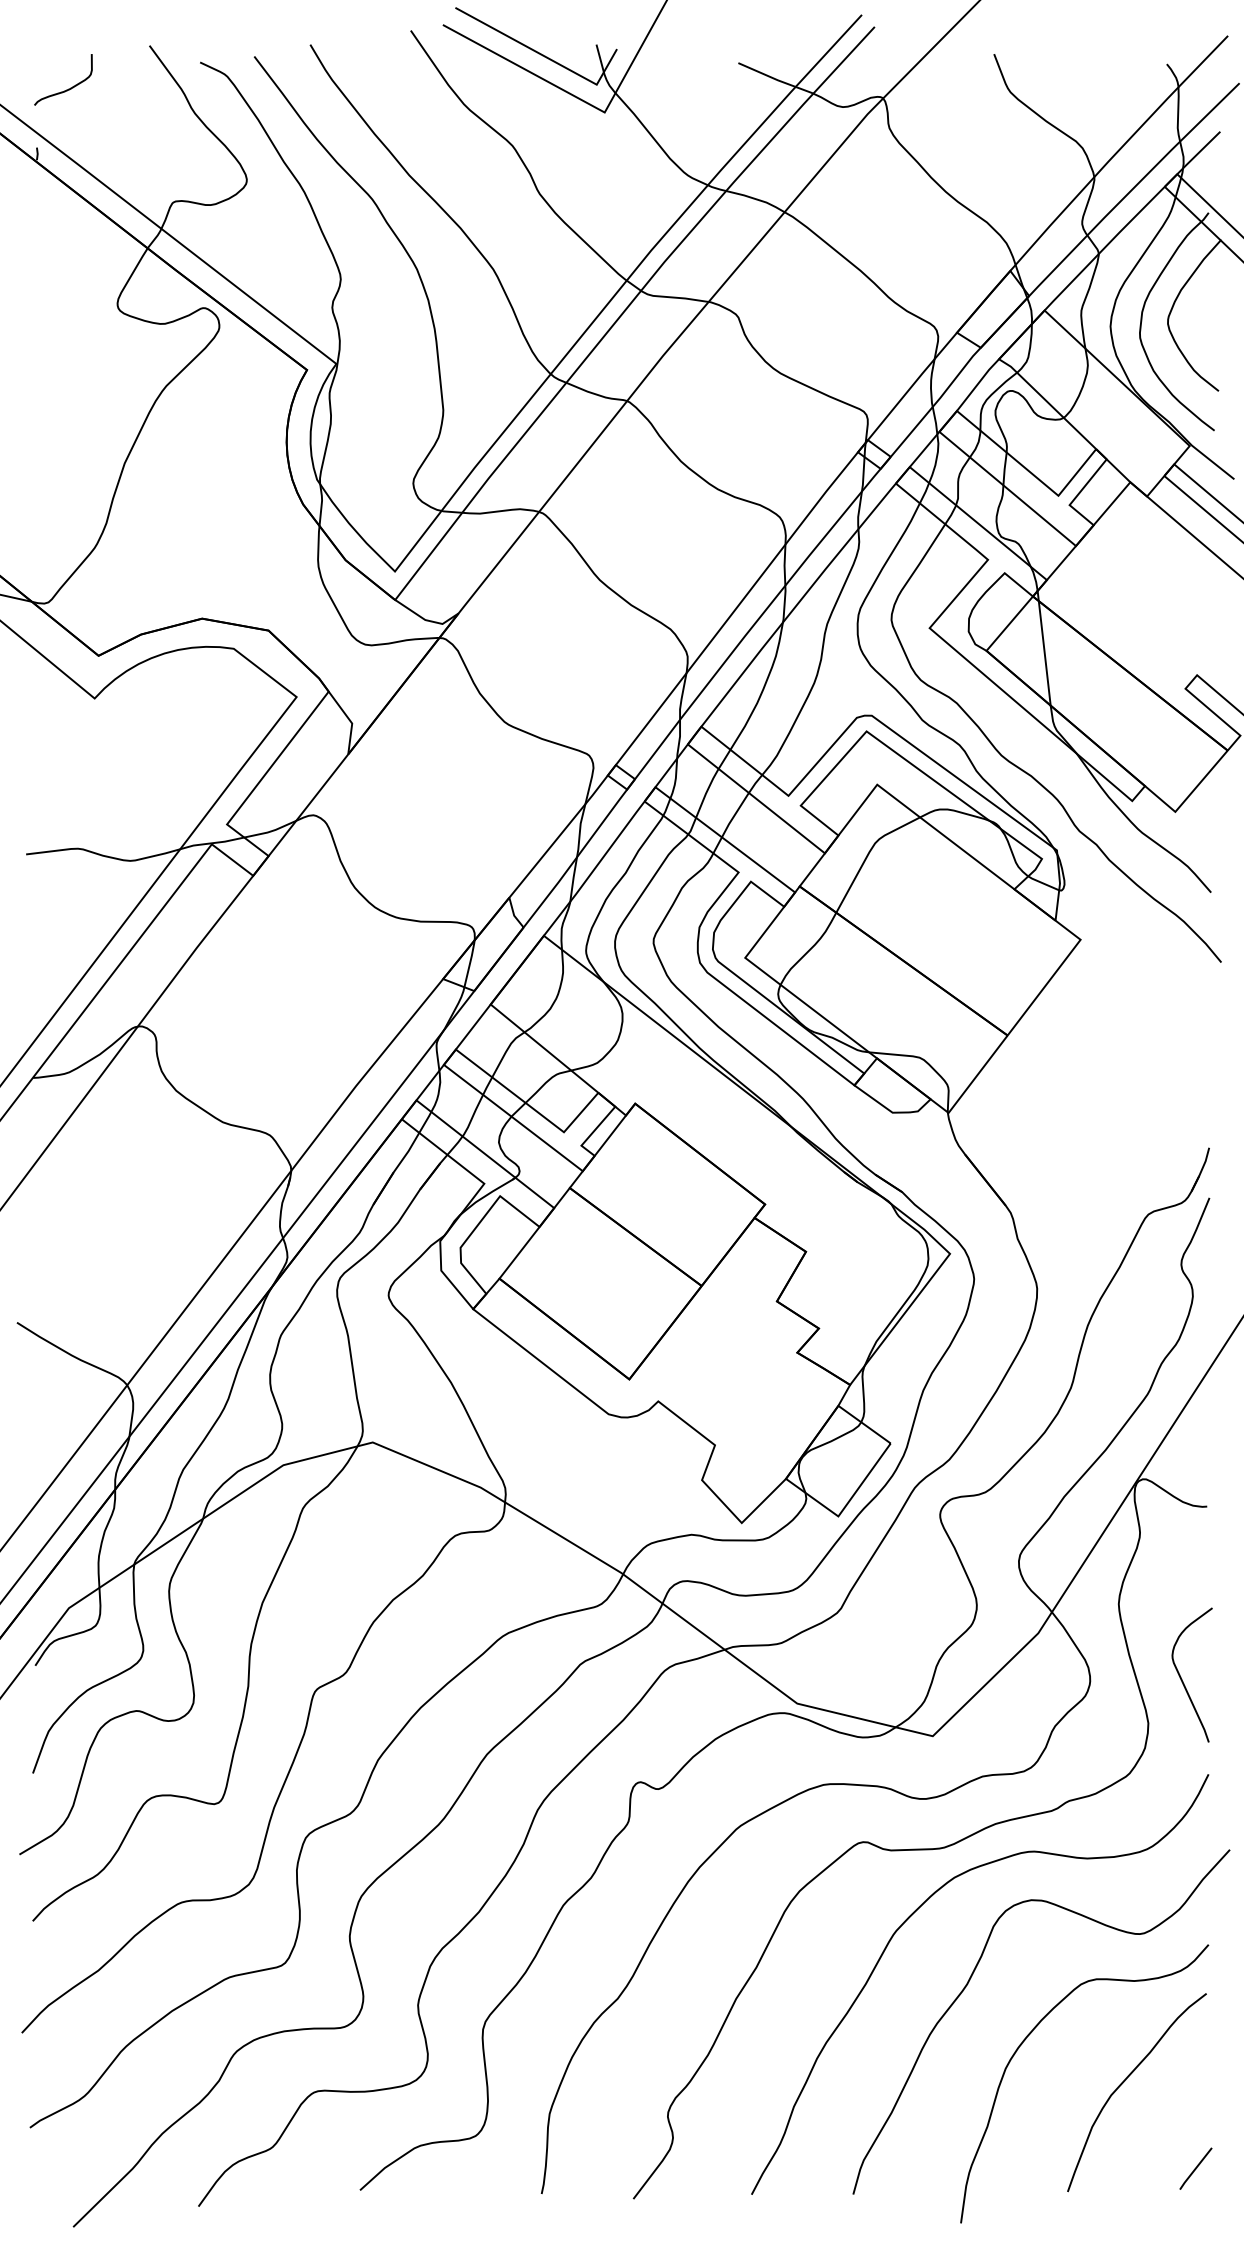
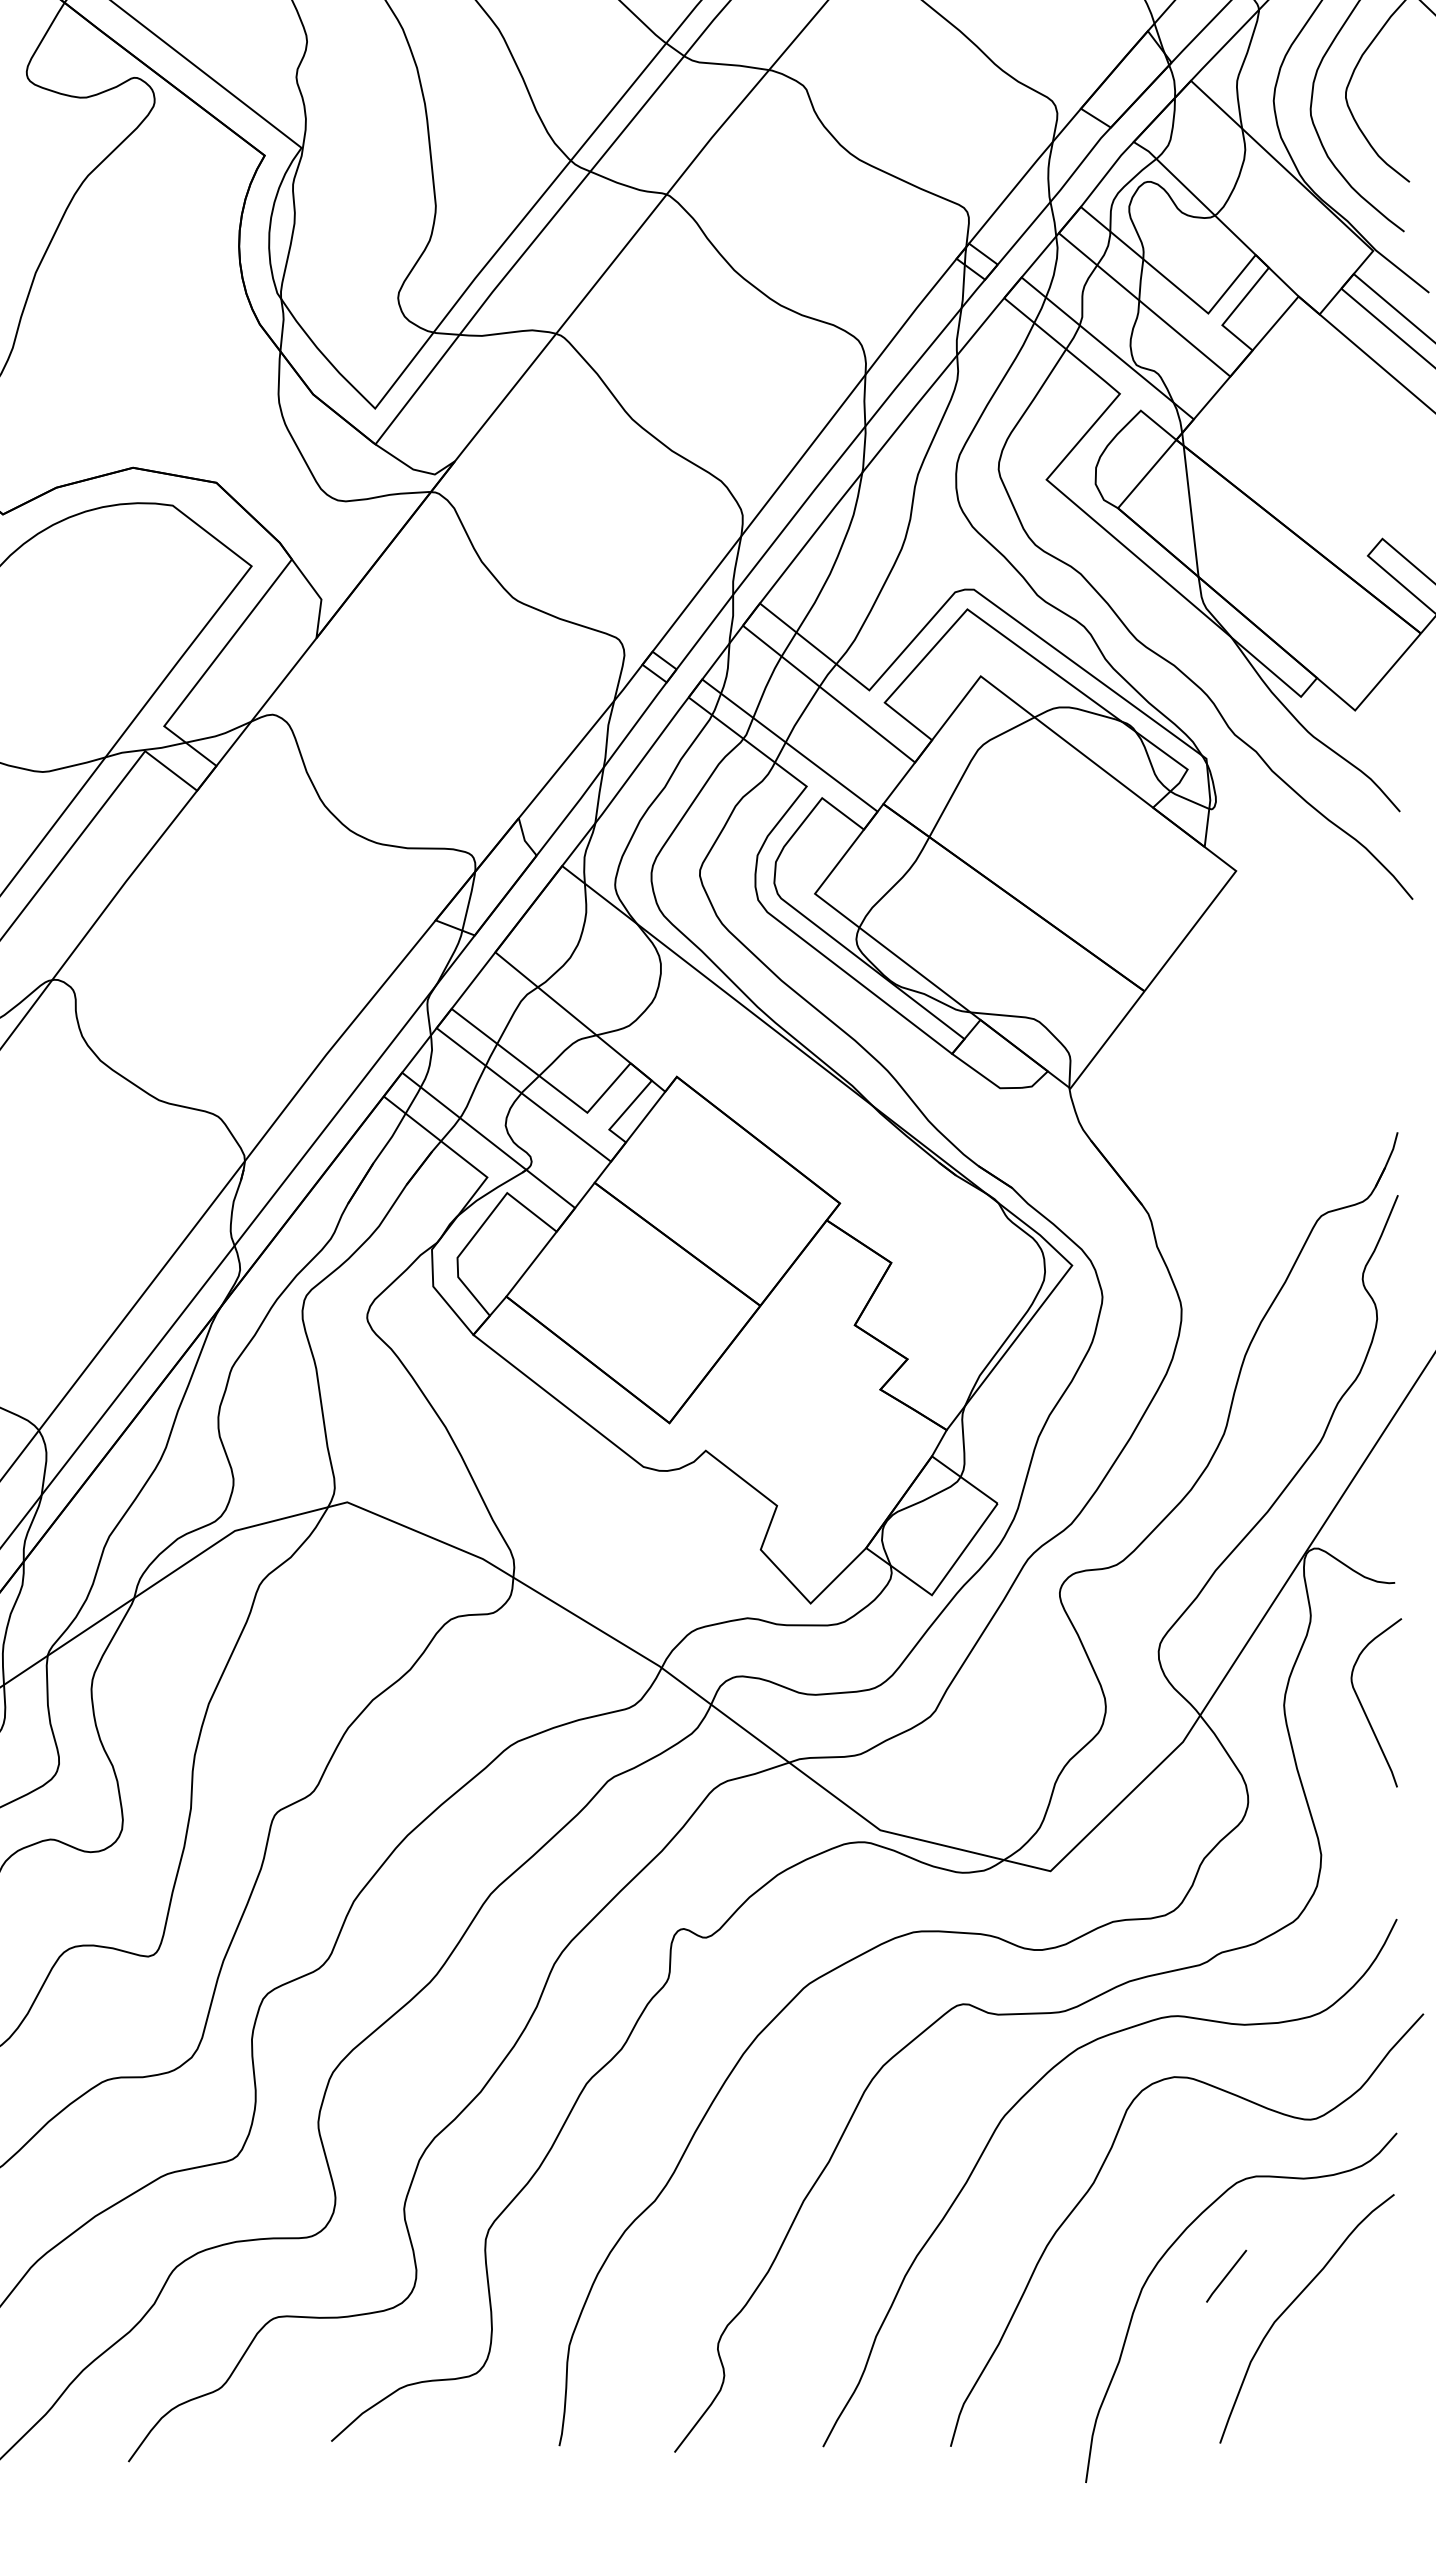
curve: (1182, 1679) -> (1364, 1708), moved
line: (1195, 2168) -> (1225, 2275), moved

